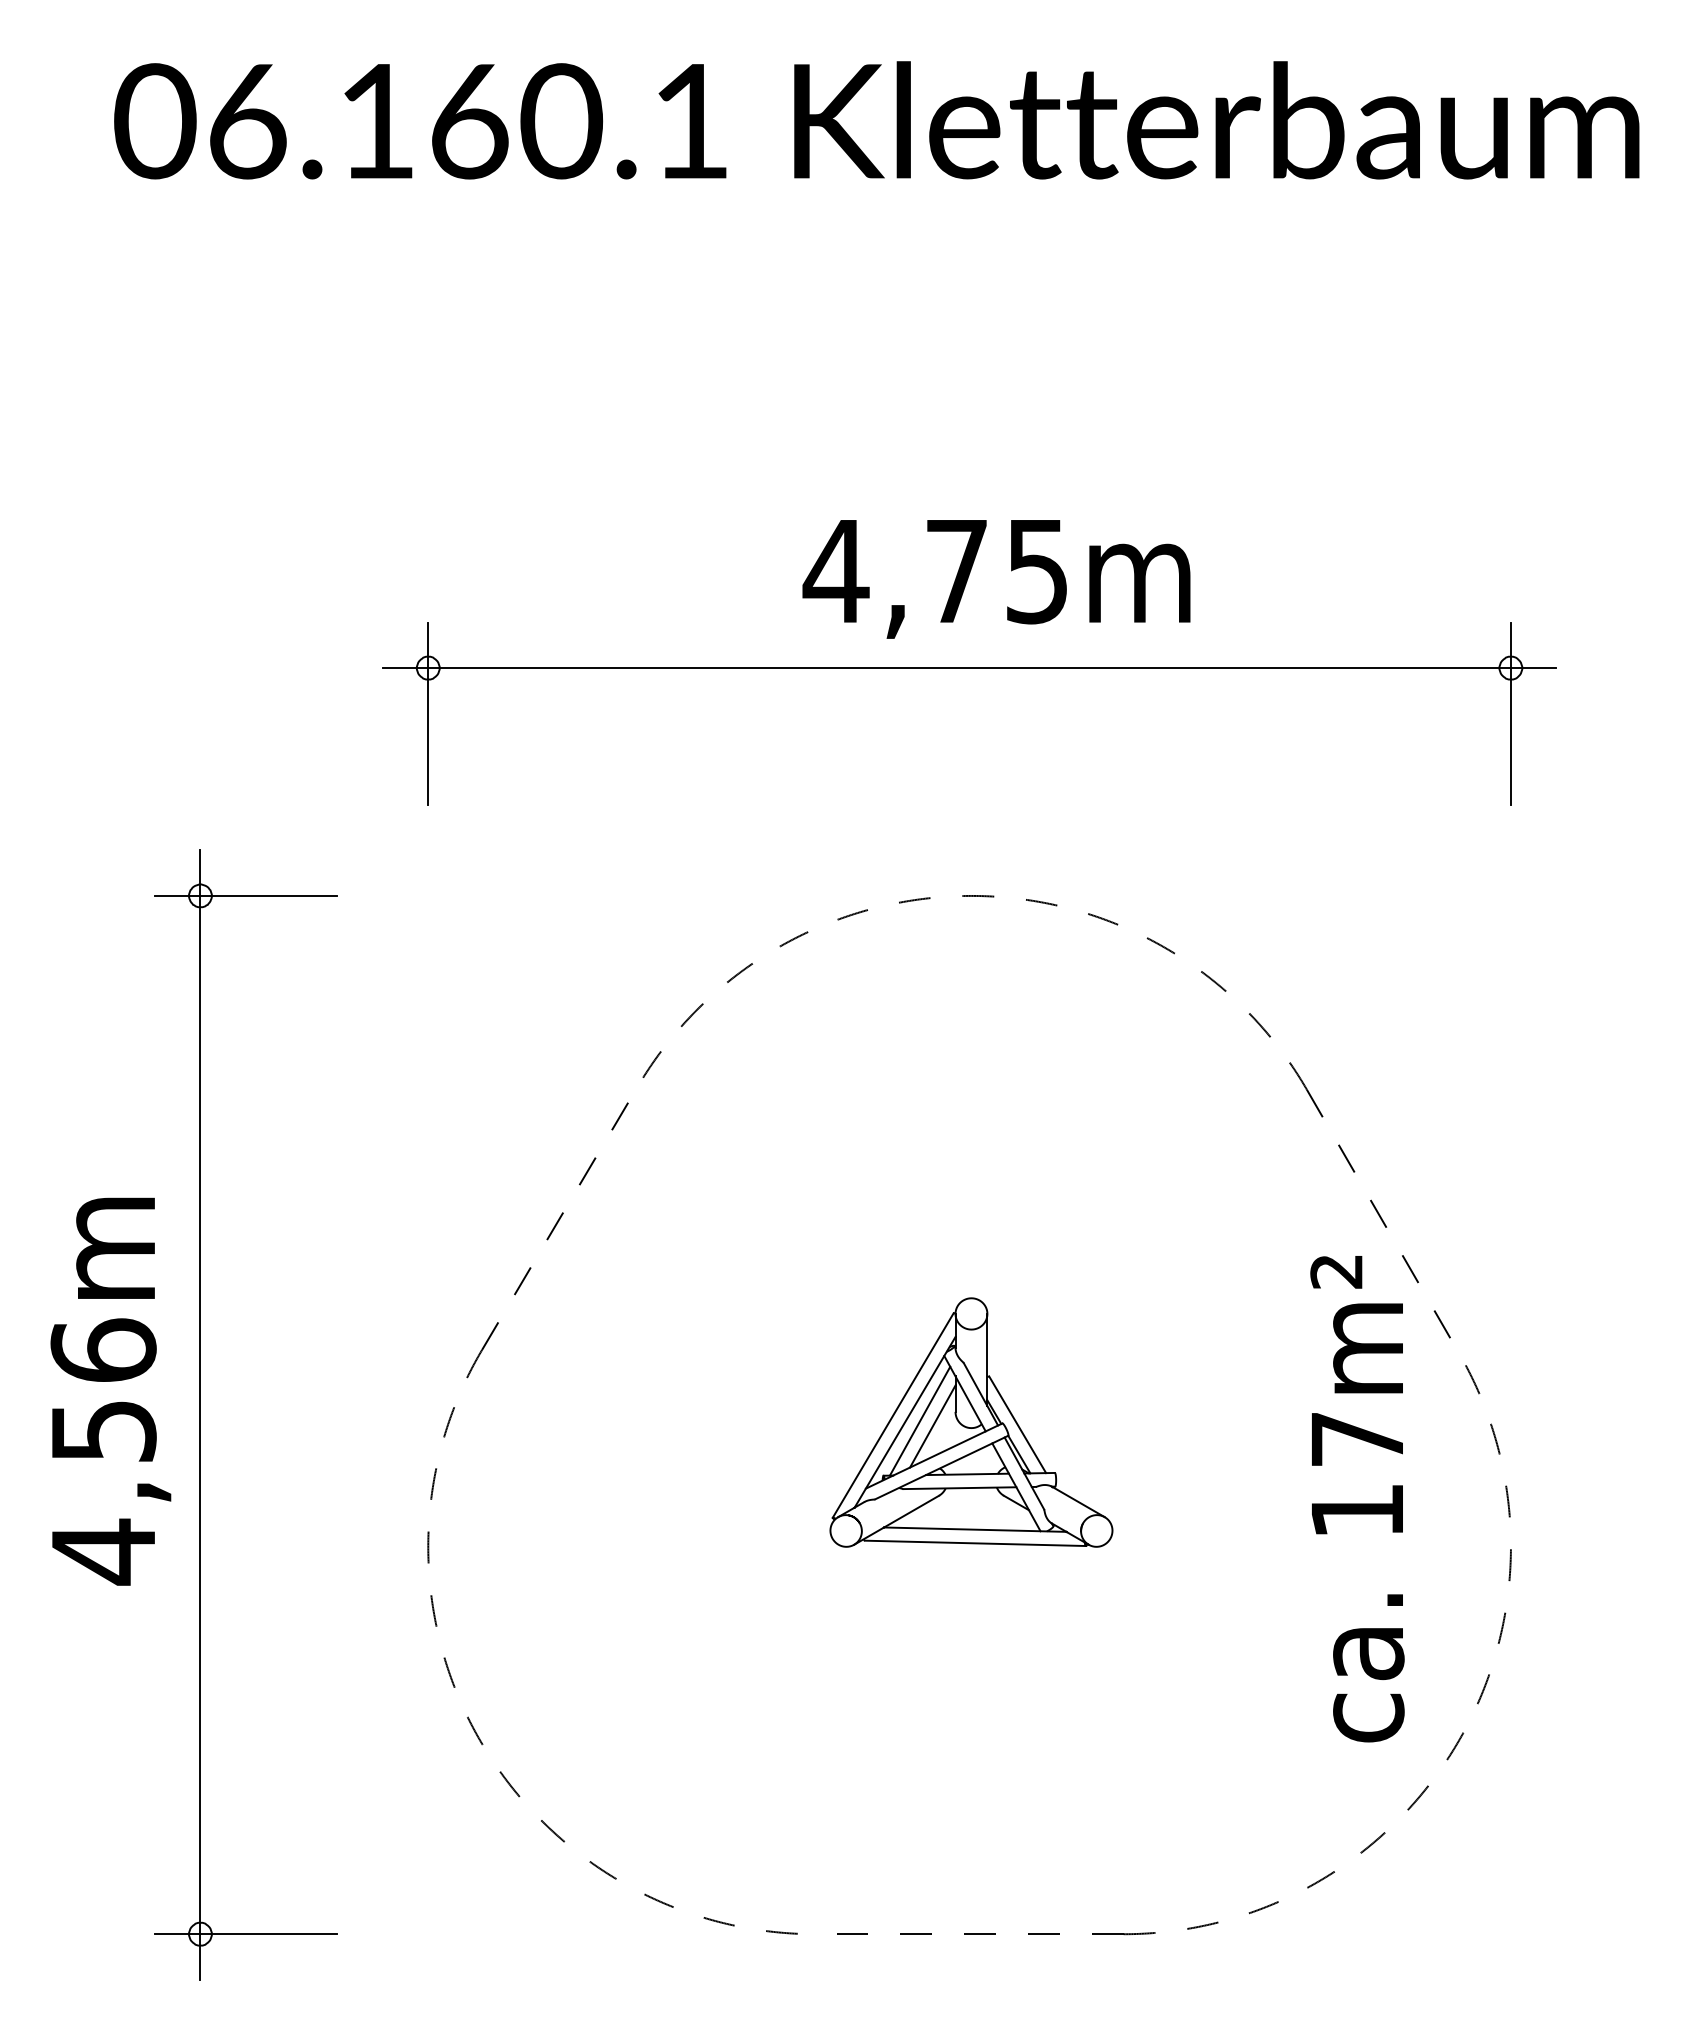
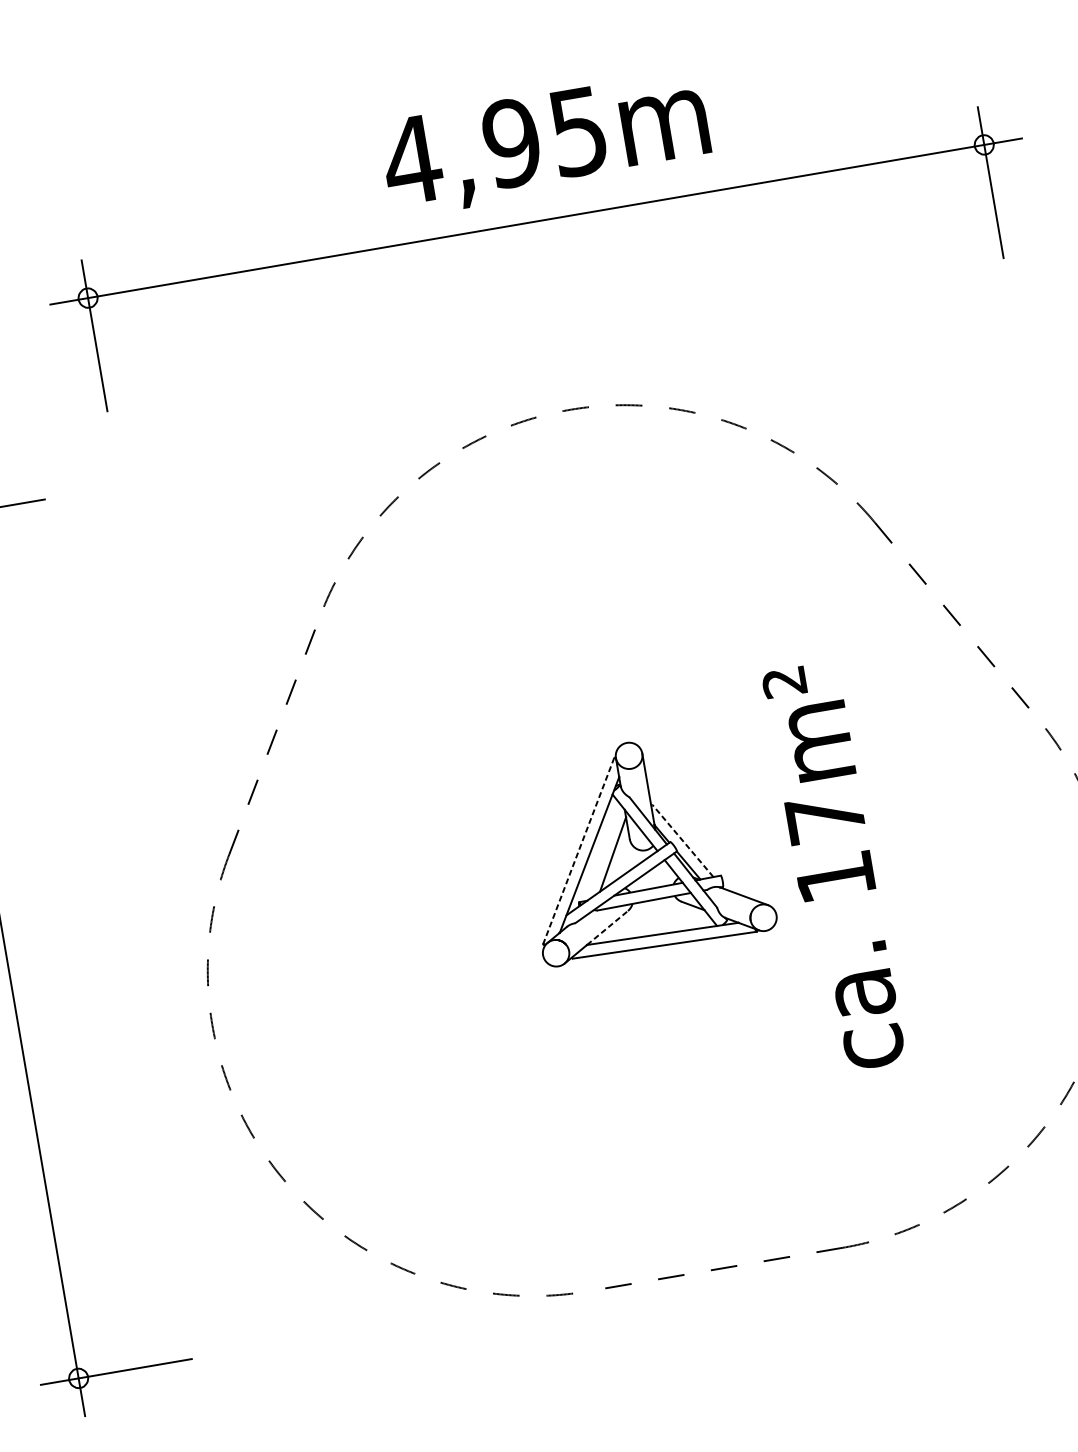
text: (956, 571) -> (511, 143), 4,75m -> 4,95m
line: (893, 1415) -> (578, 850), solid -> dashed
line: (919, 1420) -> (601, 851), removed
line: (1017, 1424) -> (682, 840), solid -> dashed
text: (1357, 1499) -> (834, 867), moved
line: (911, 1511) -> (607, 927), solid -> dashed

